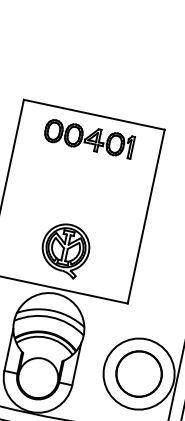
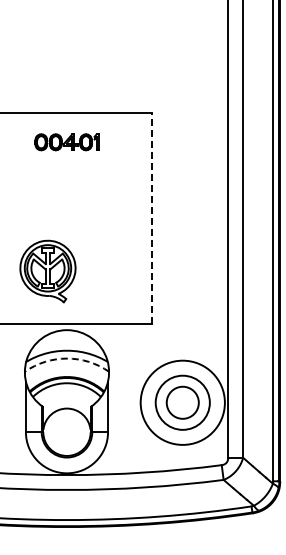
part: (88, 138) -> (66, 142), size x0.6
line: (146, 216) -> (152, 218), solid -> dashed
part: (65, 250) -> (47, 271), moved
arc: (50, 317) -> (66, 358), solid -> dashed
circle: (138, 373) -> (182, 402), size x0.6

